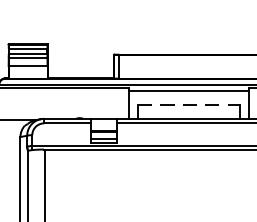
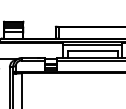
line: (190, 104) -> (93, 51), dashed -> solid

